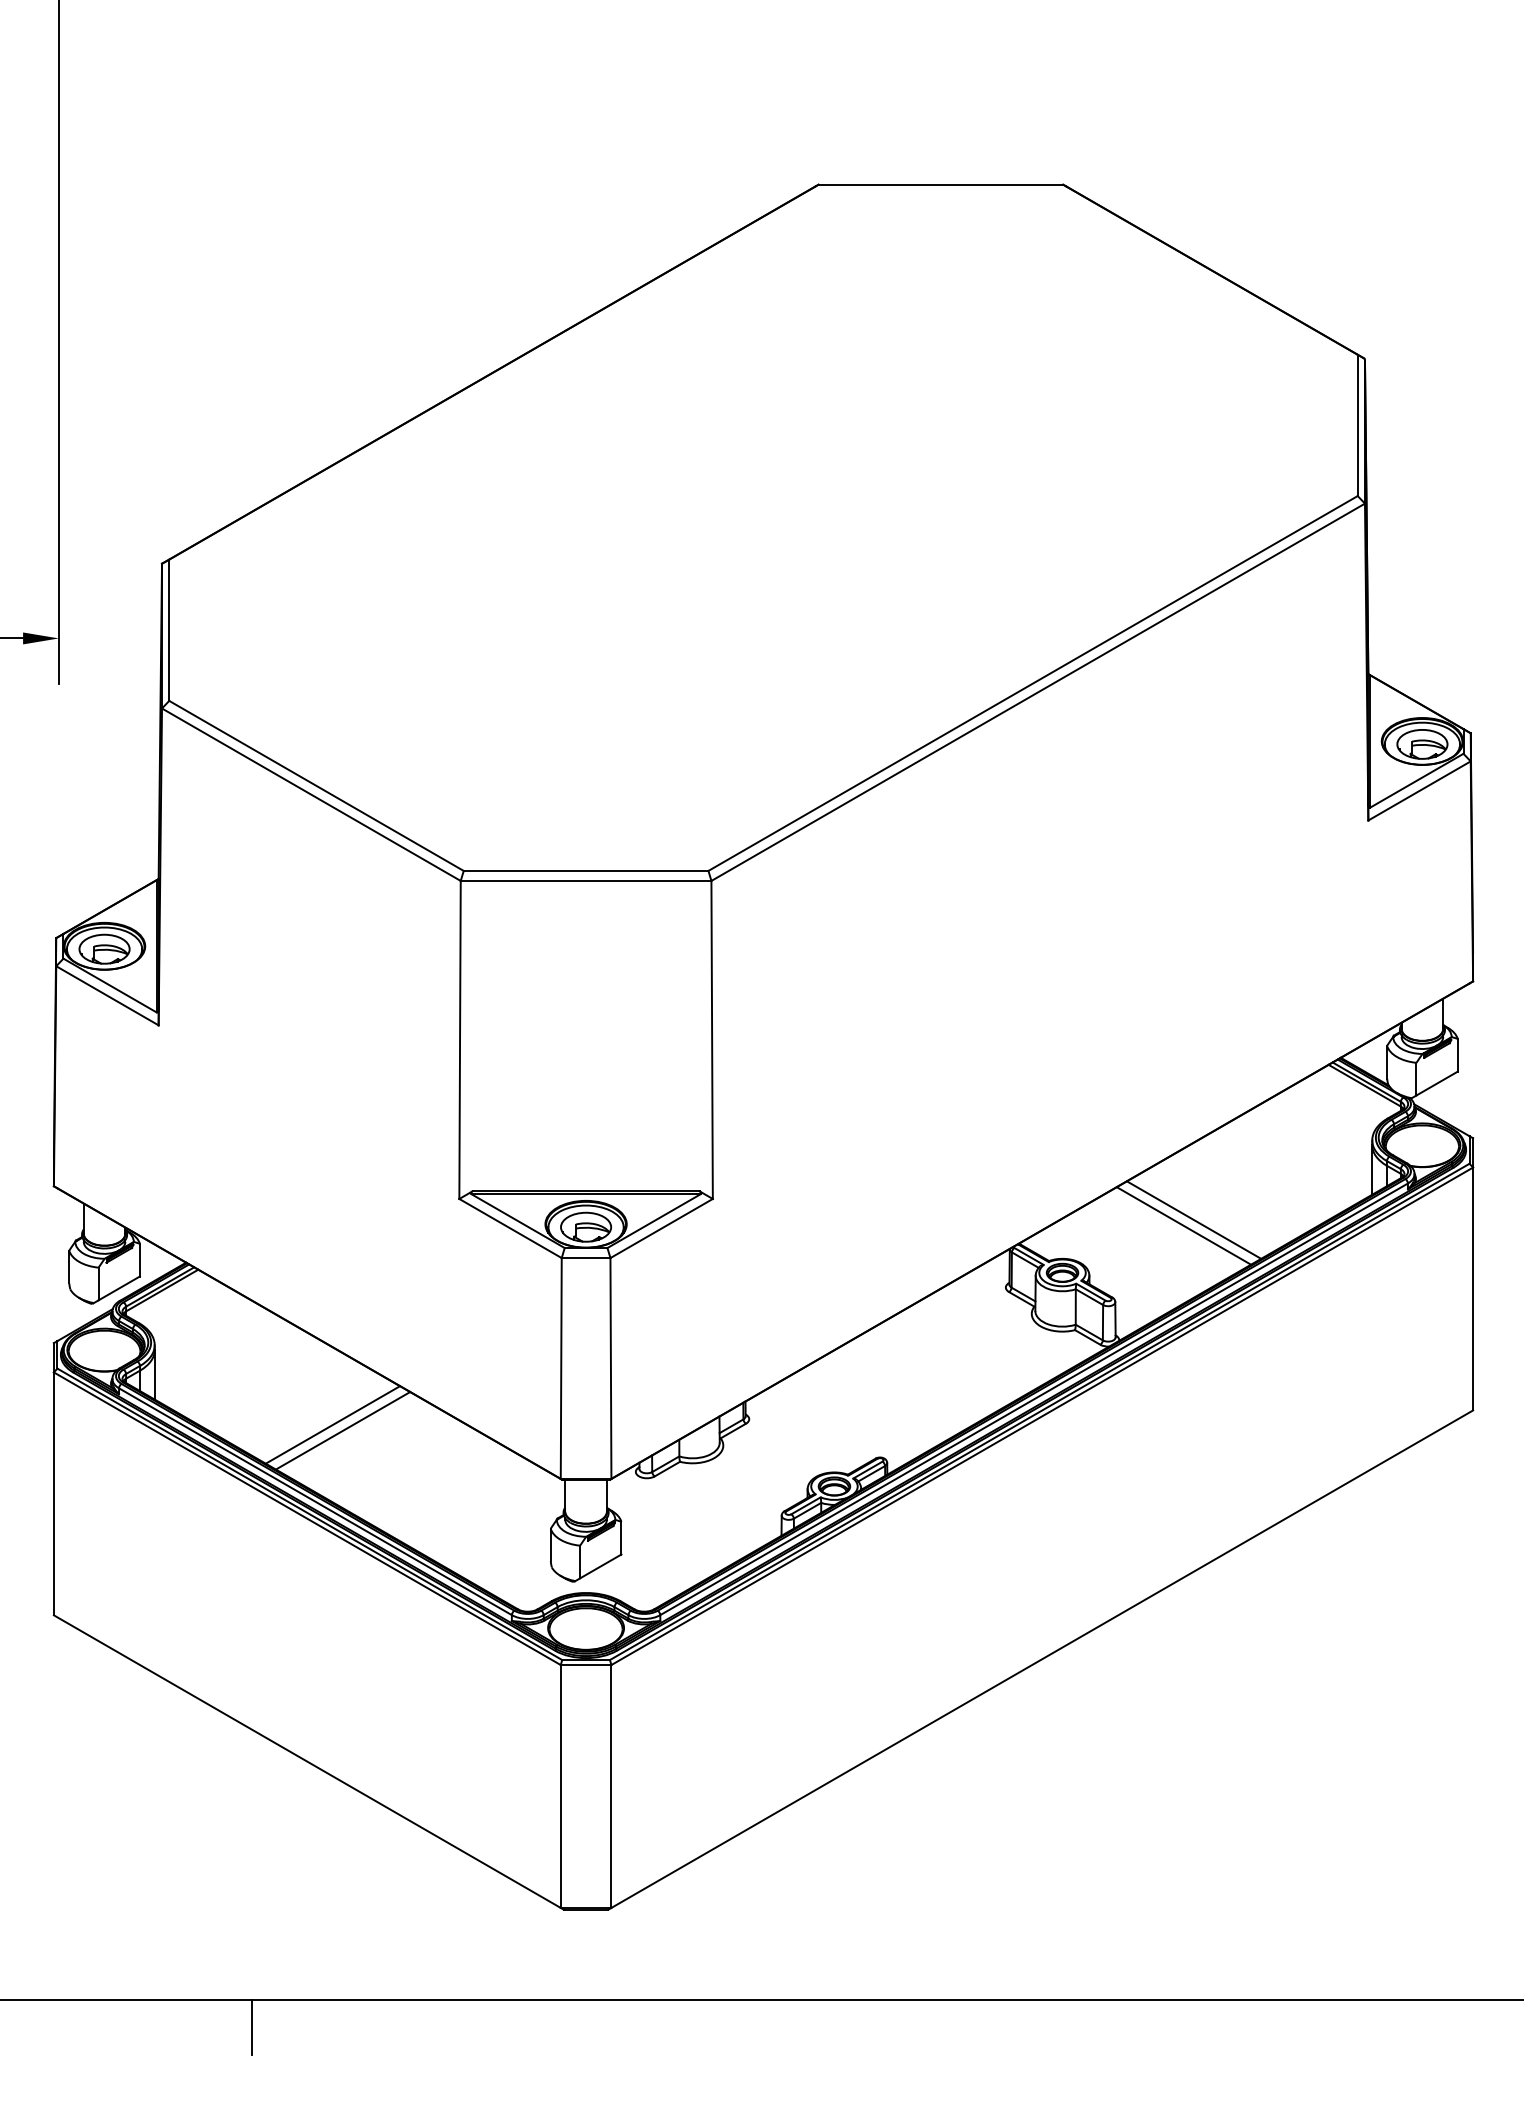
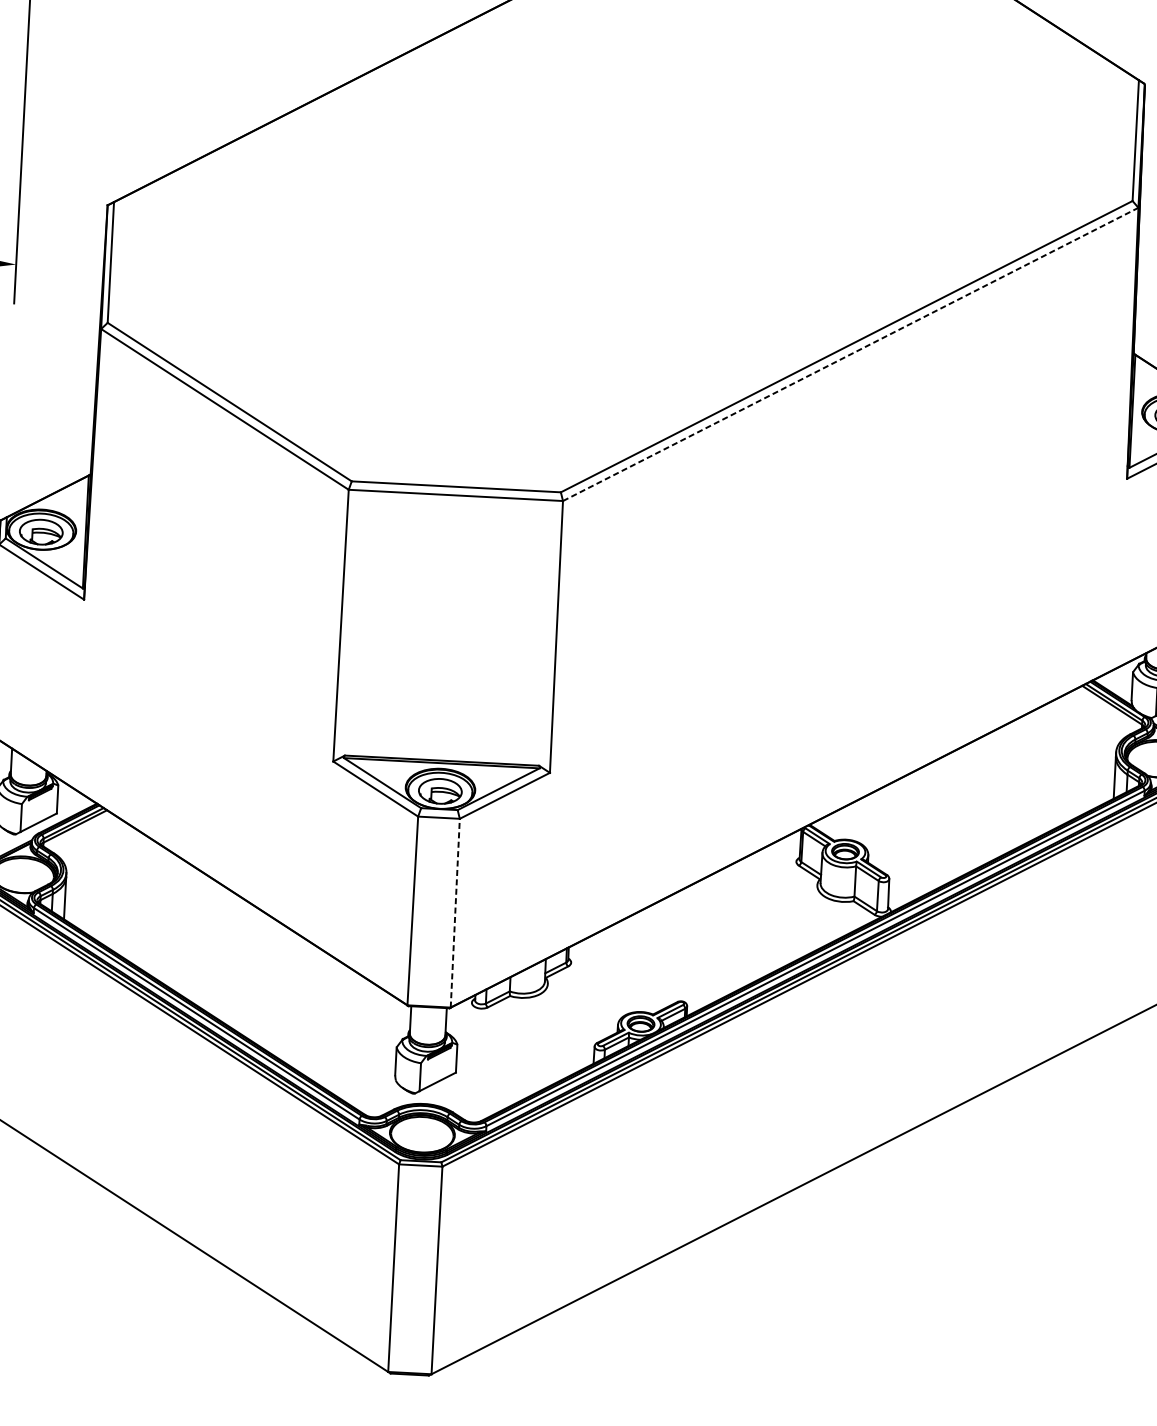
line: (1038, 692) -> (850, 354), solid -> dashed
line: (1193, 1219) -> (959, 811), removed
line: (1183, 1225) -> (951, 816), removed
line: (610, 1368) -> (454, 913), solid -> dashed
line: (332, 1424) -> (214, 948), removed
line: (342, 1430) -> (223, 954), removed

